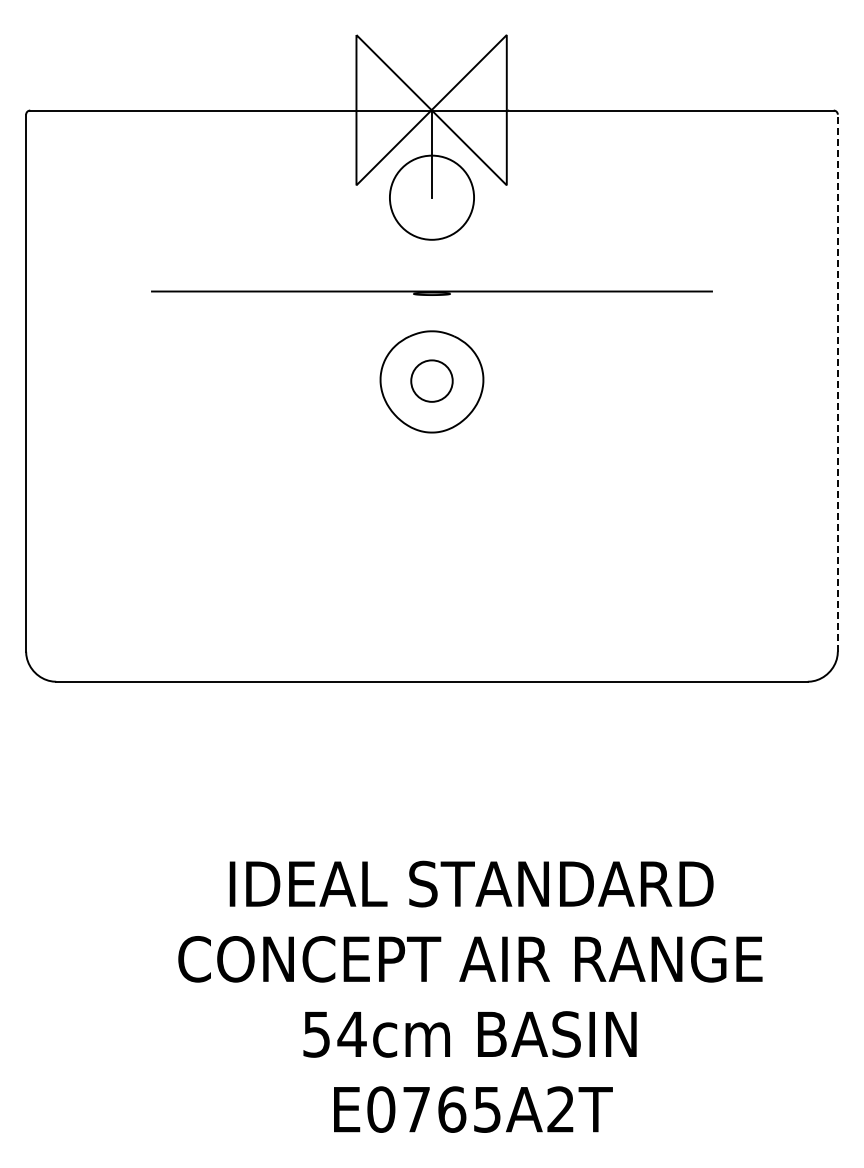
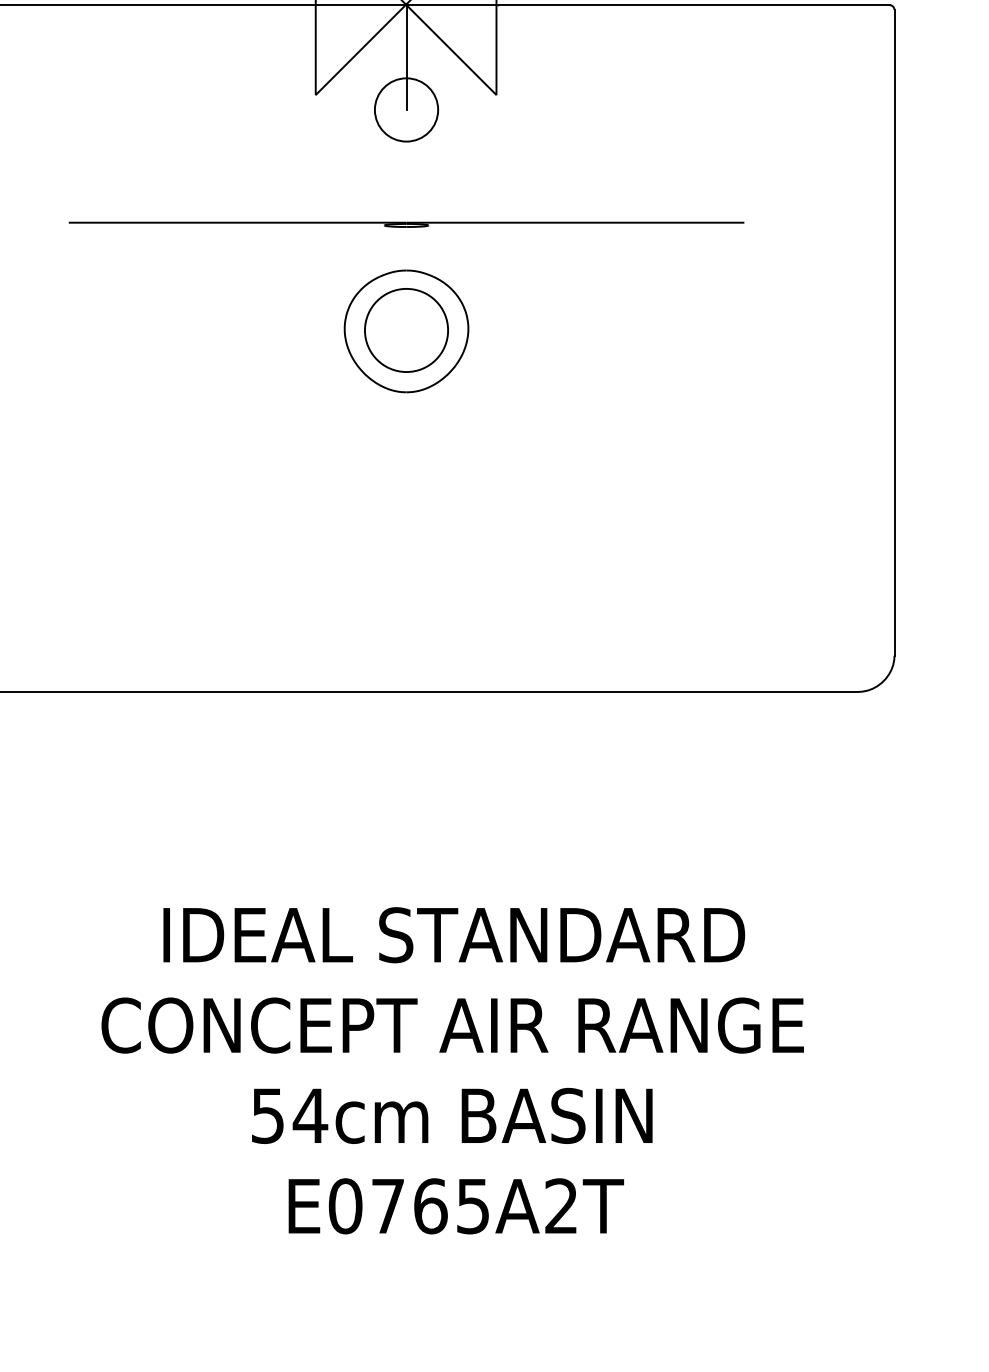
circle: (431, 197) -> (405, 109), size x0.62
circle: (431, 380) -> (405, 329), size x1.67
line: (837, 383) -> (894, 333), dashed -> solid

